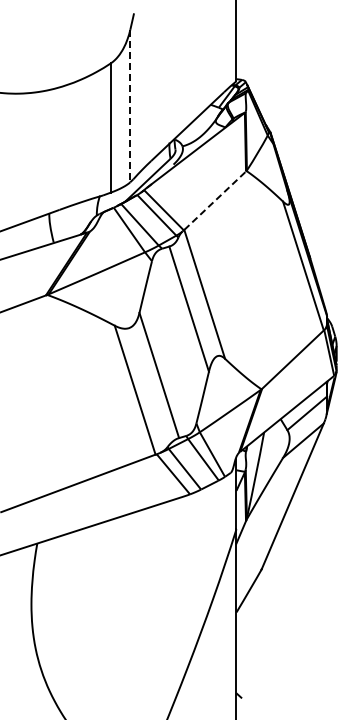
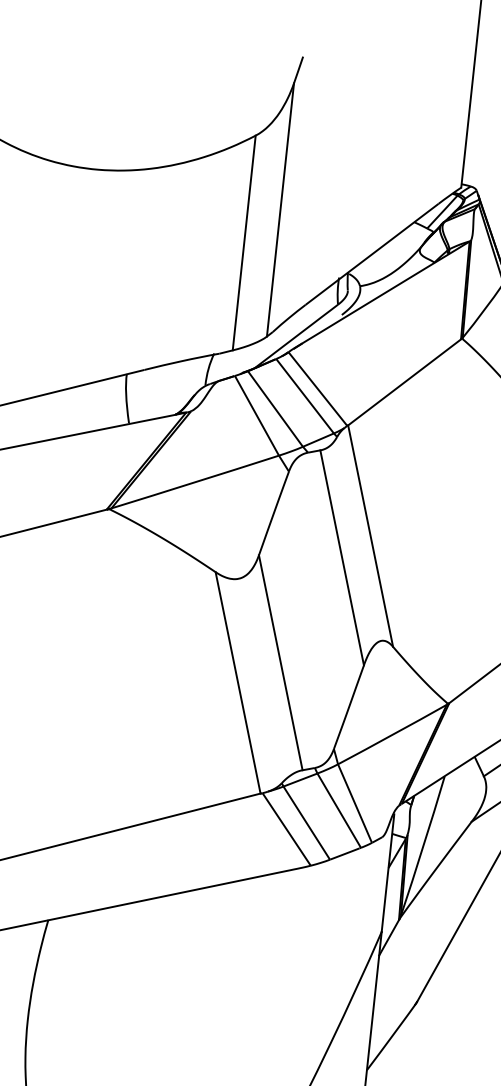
line: (130, 106) -> (280, 210), dashed -> solid
line: (215, 200) -> (405, 382), dashed -> solid

